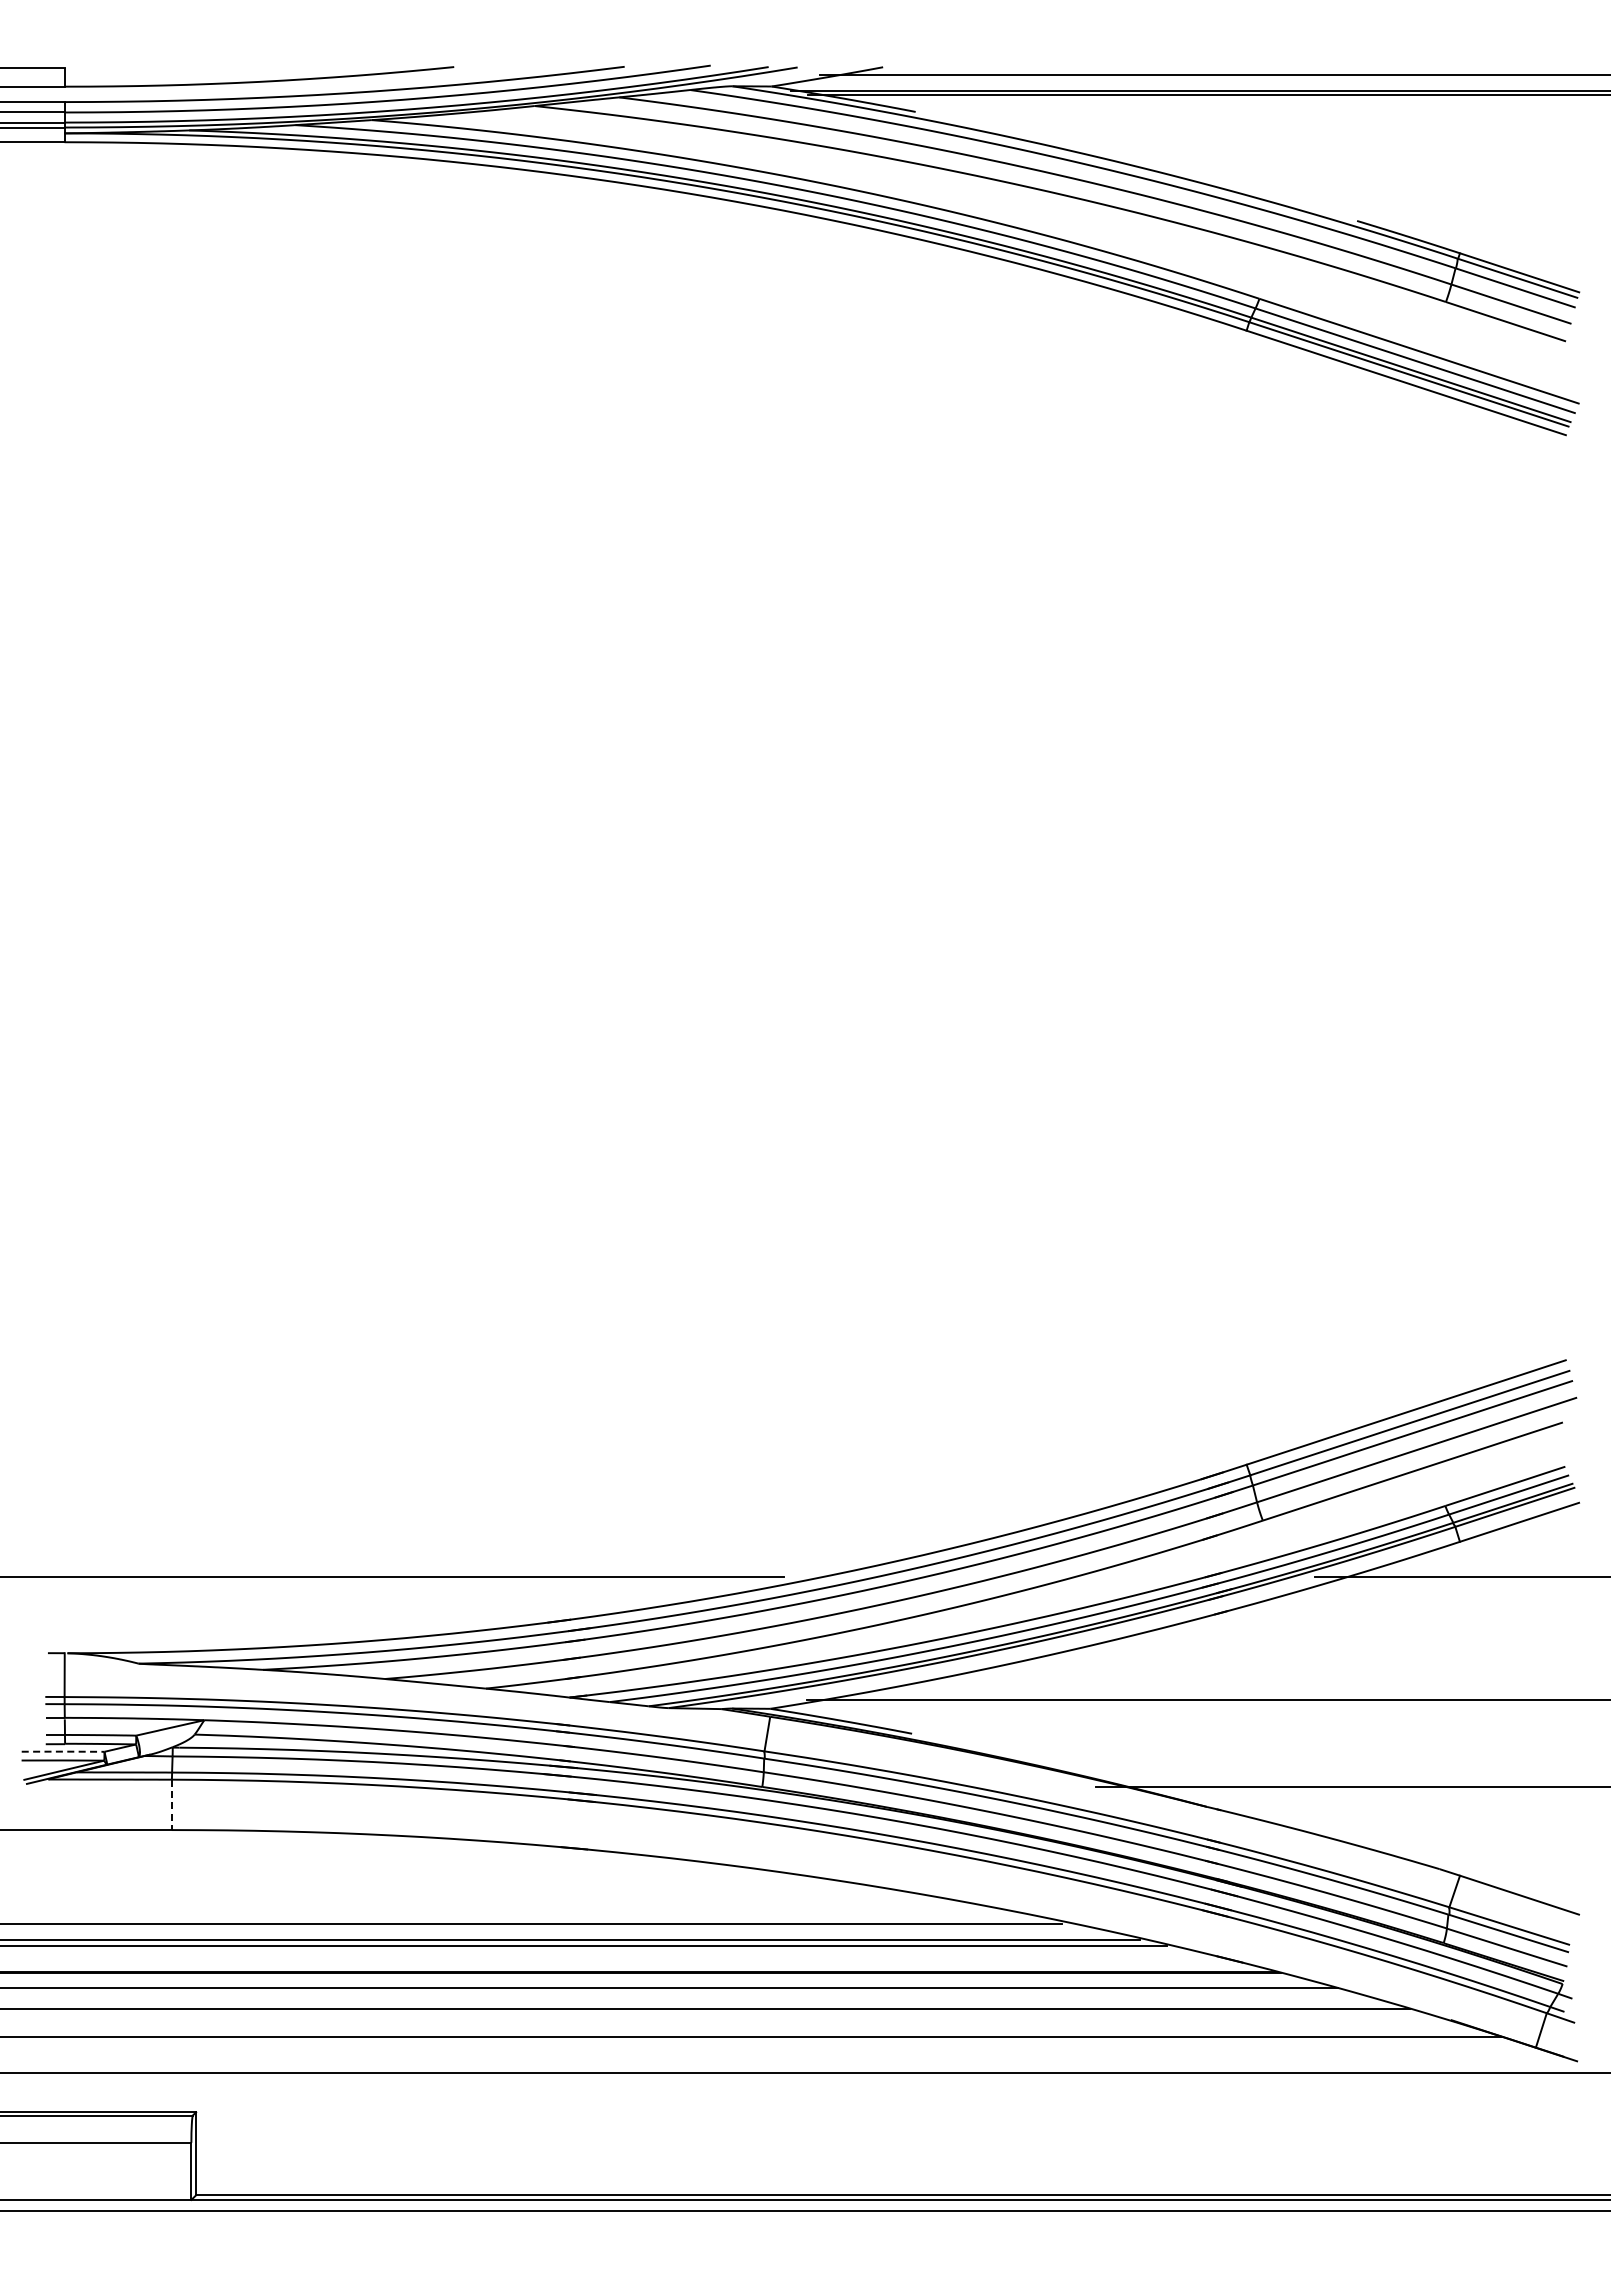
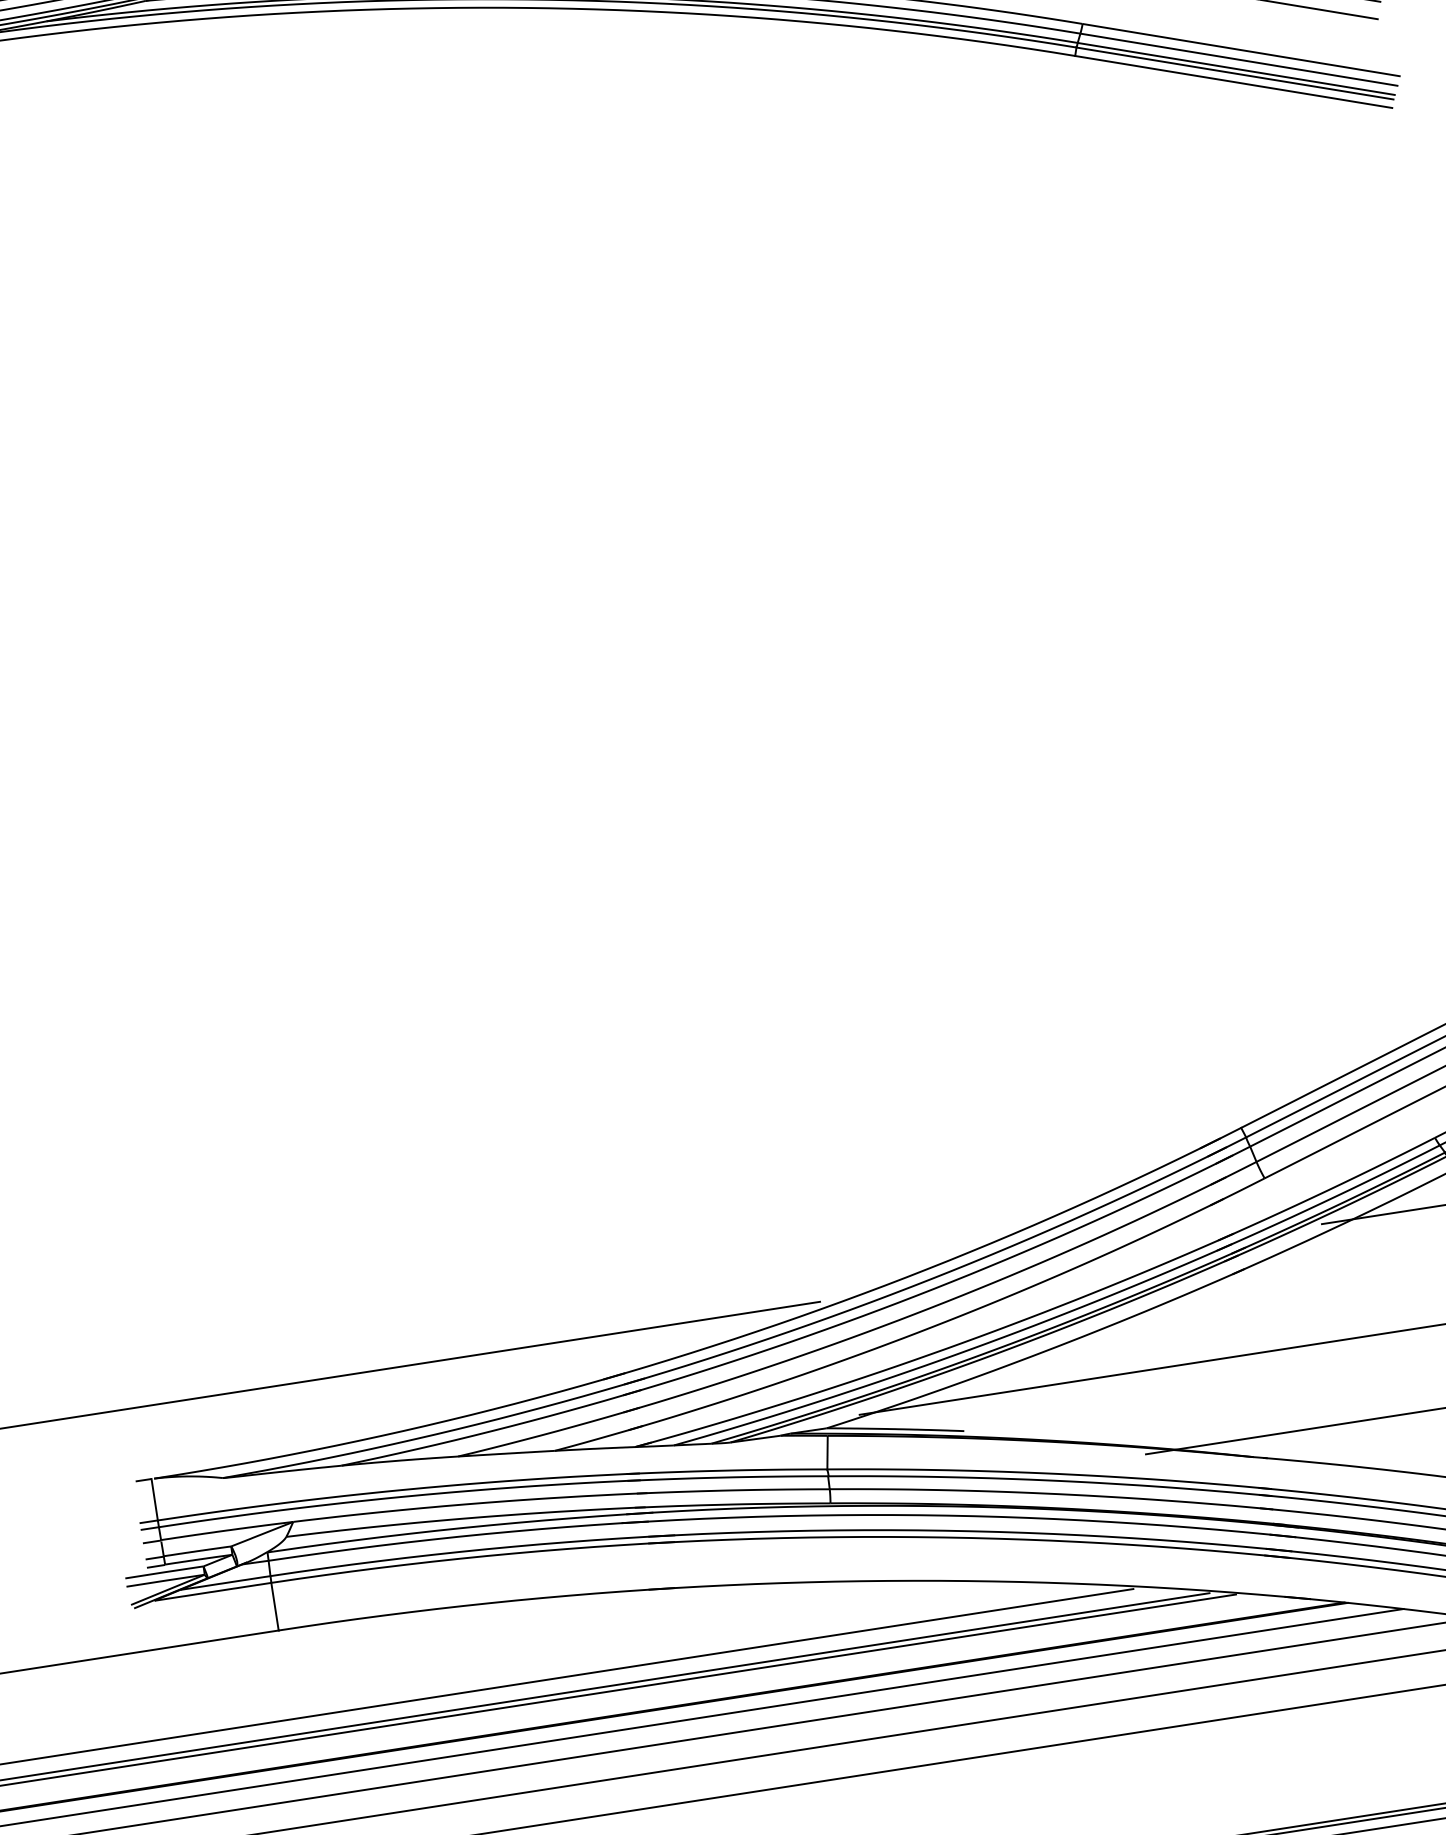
line: (63, 1751) -> (164, 1572), dashed -> solid
line: (171, 1805) -> (274, 1607), dashed -> solid

